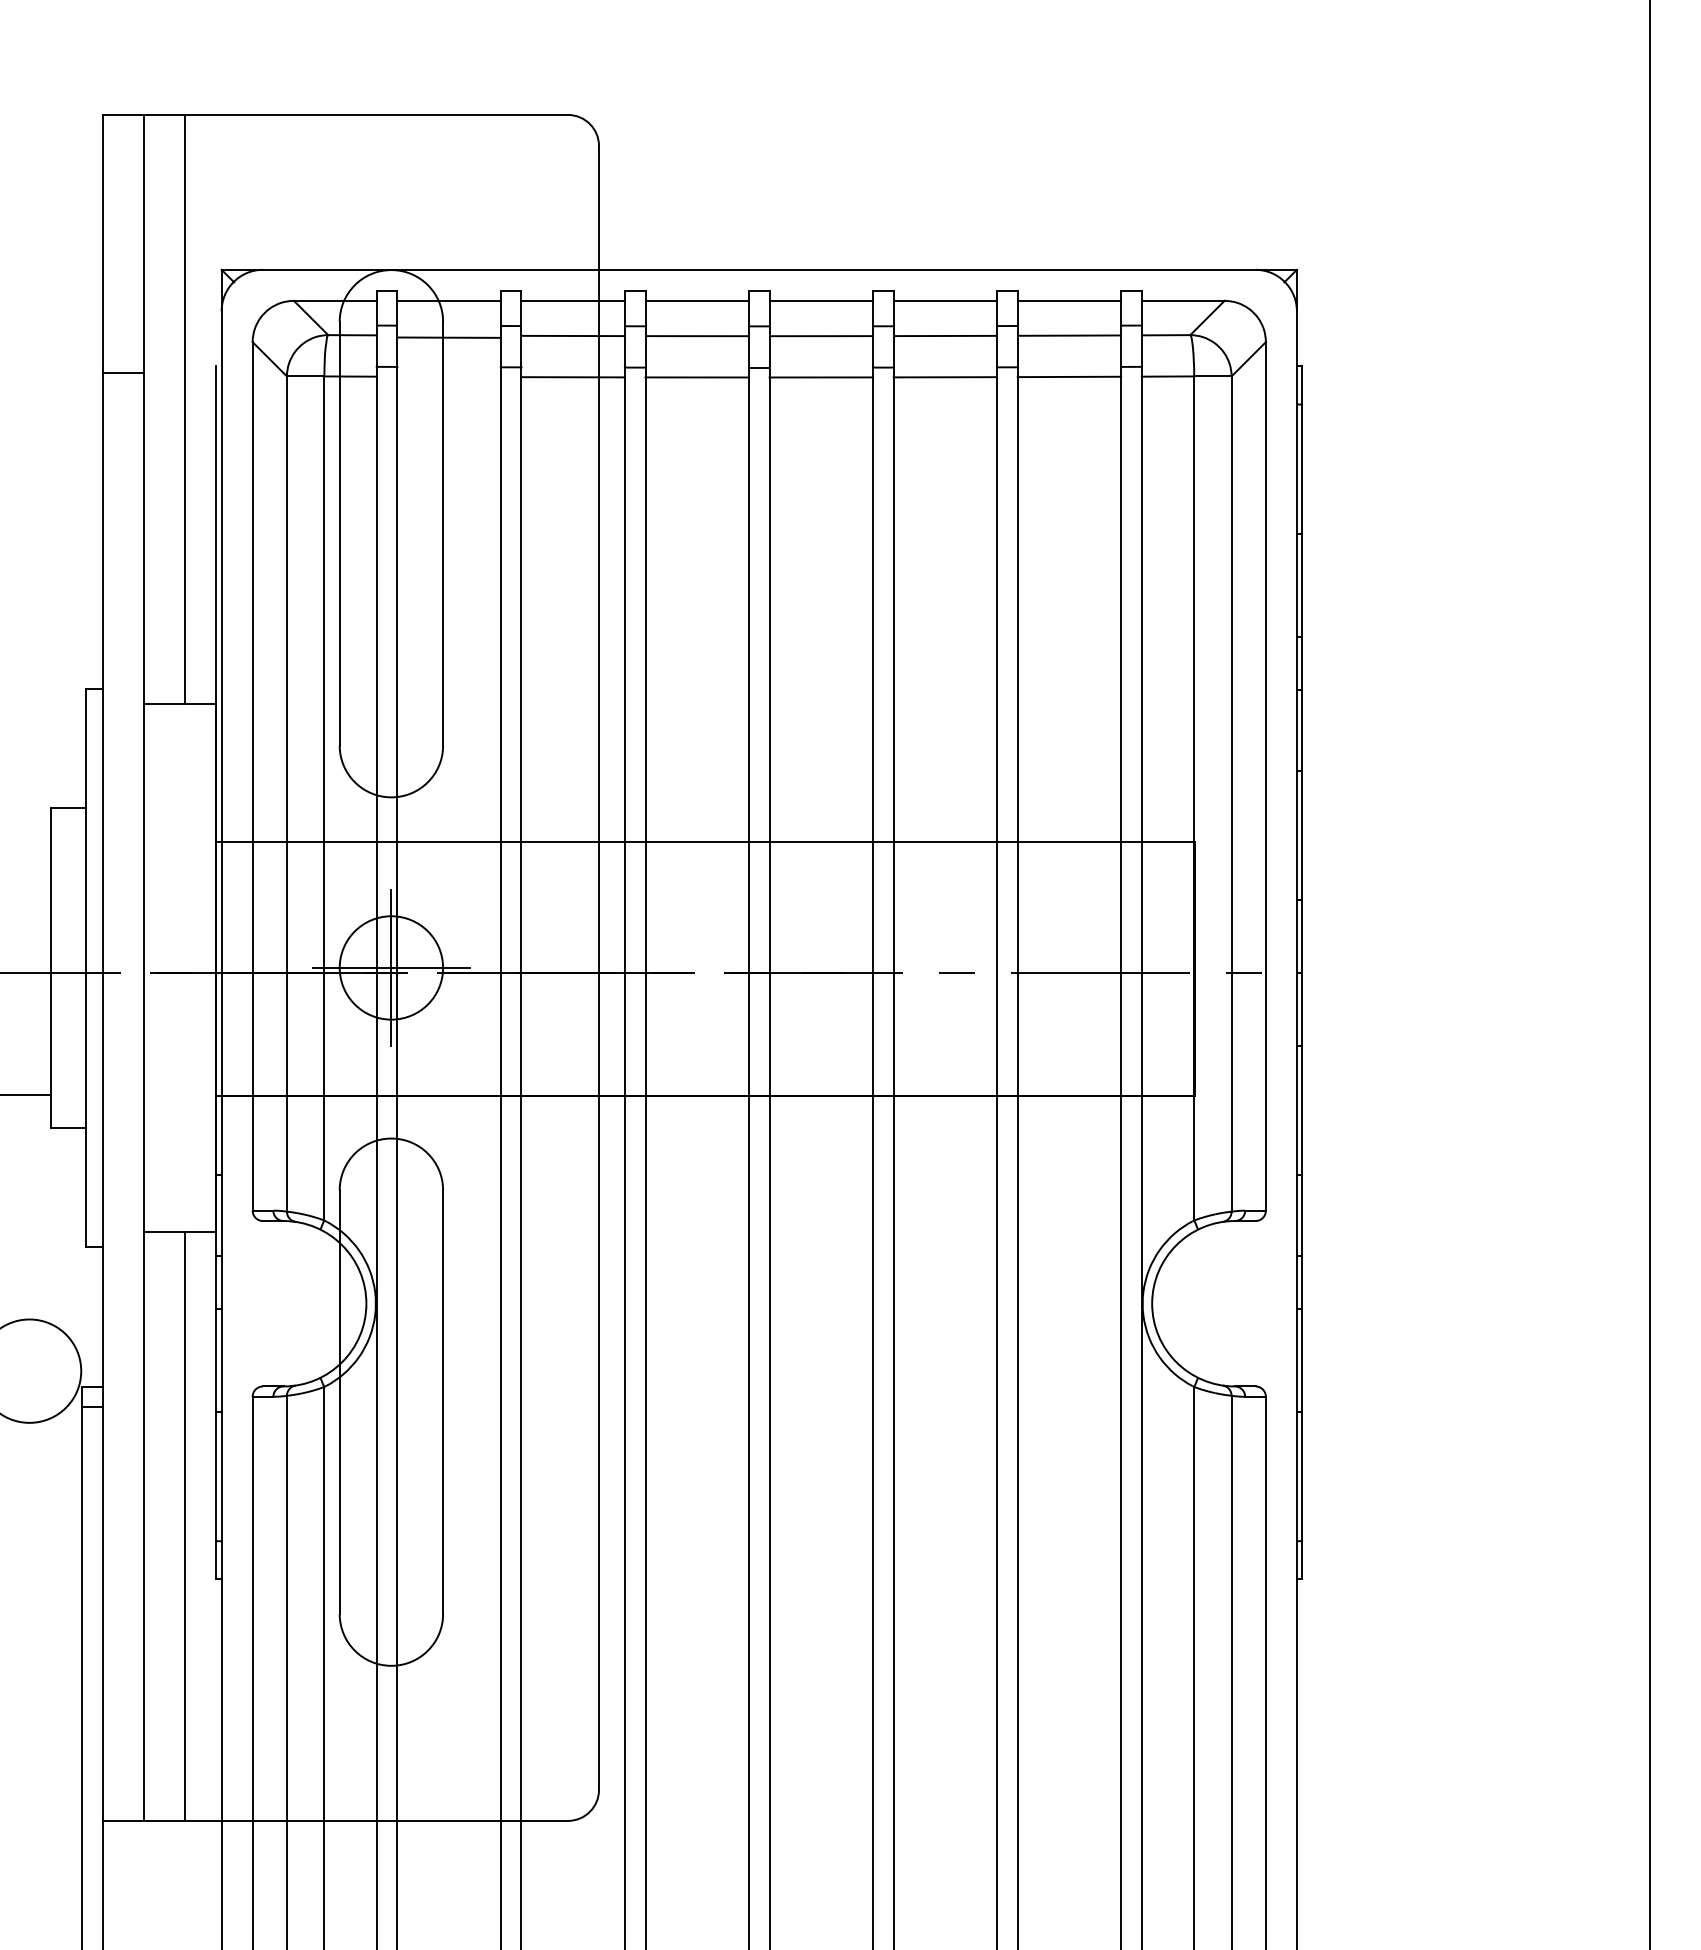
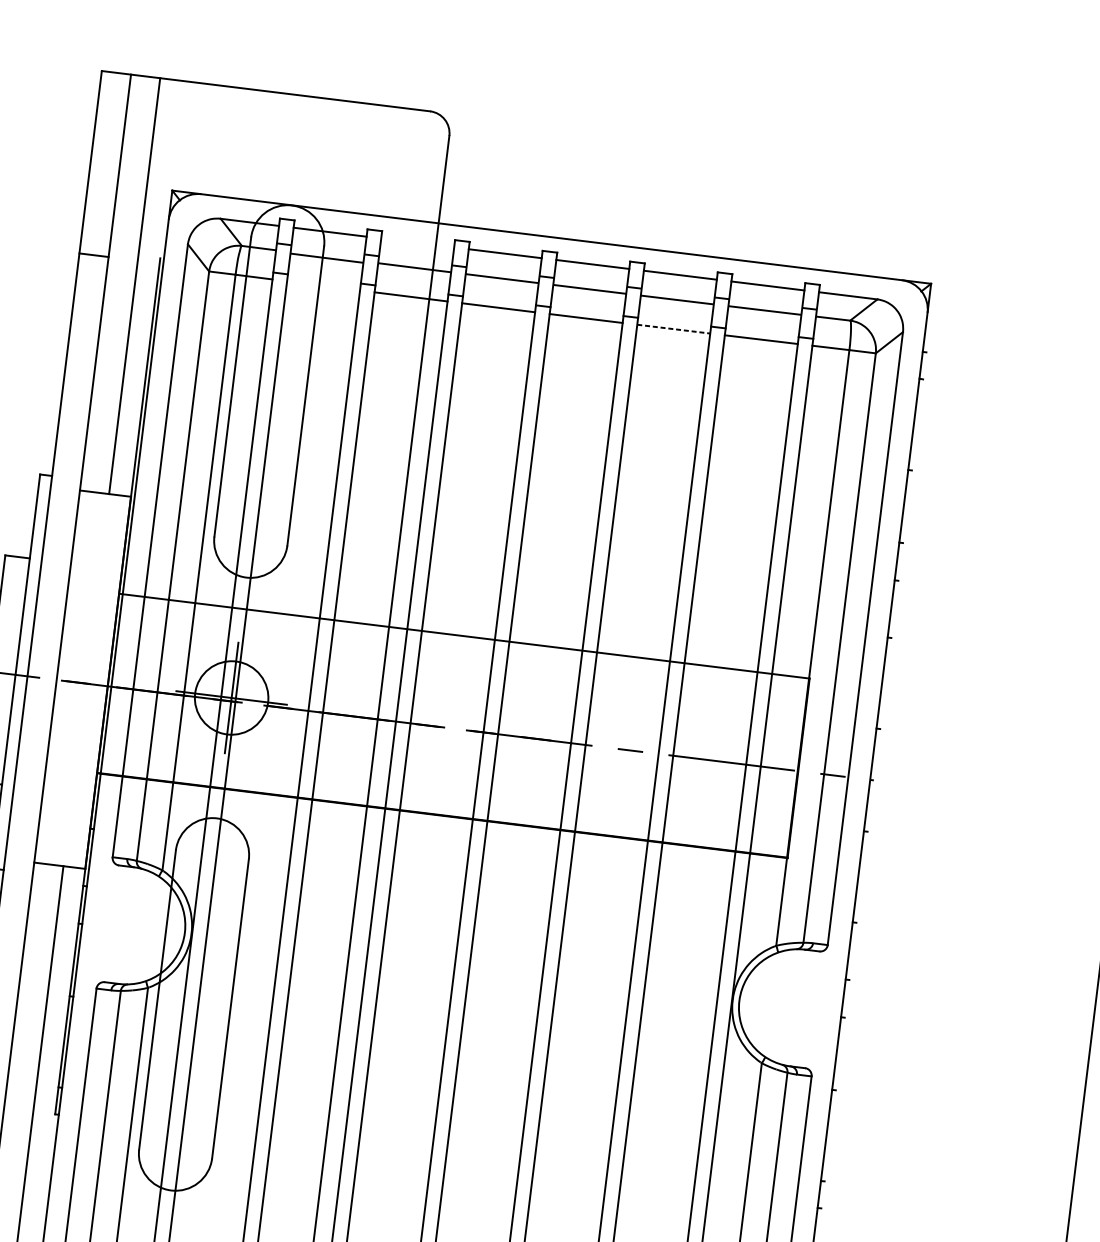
line: (572, 300) -> (417, 242), removed
line: (945, 377) -> (673, 329), solid -> dashed
line: (1302, 972) -> (874, 780), removed

